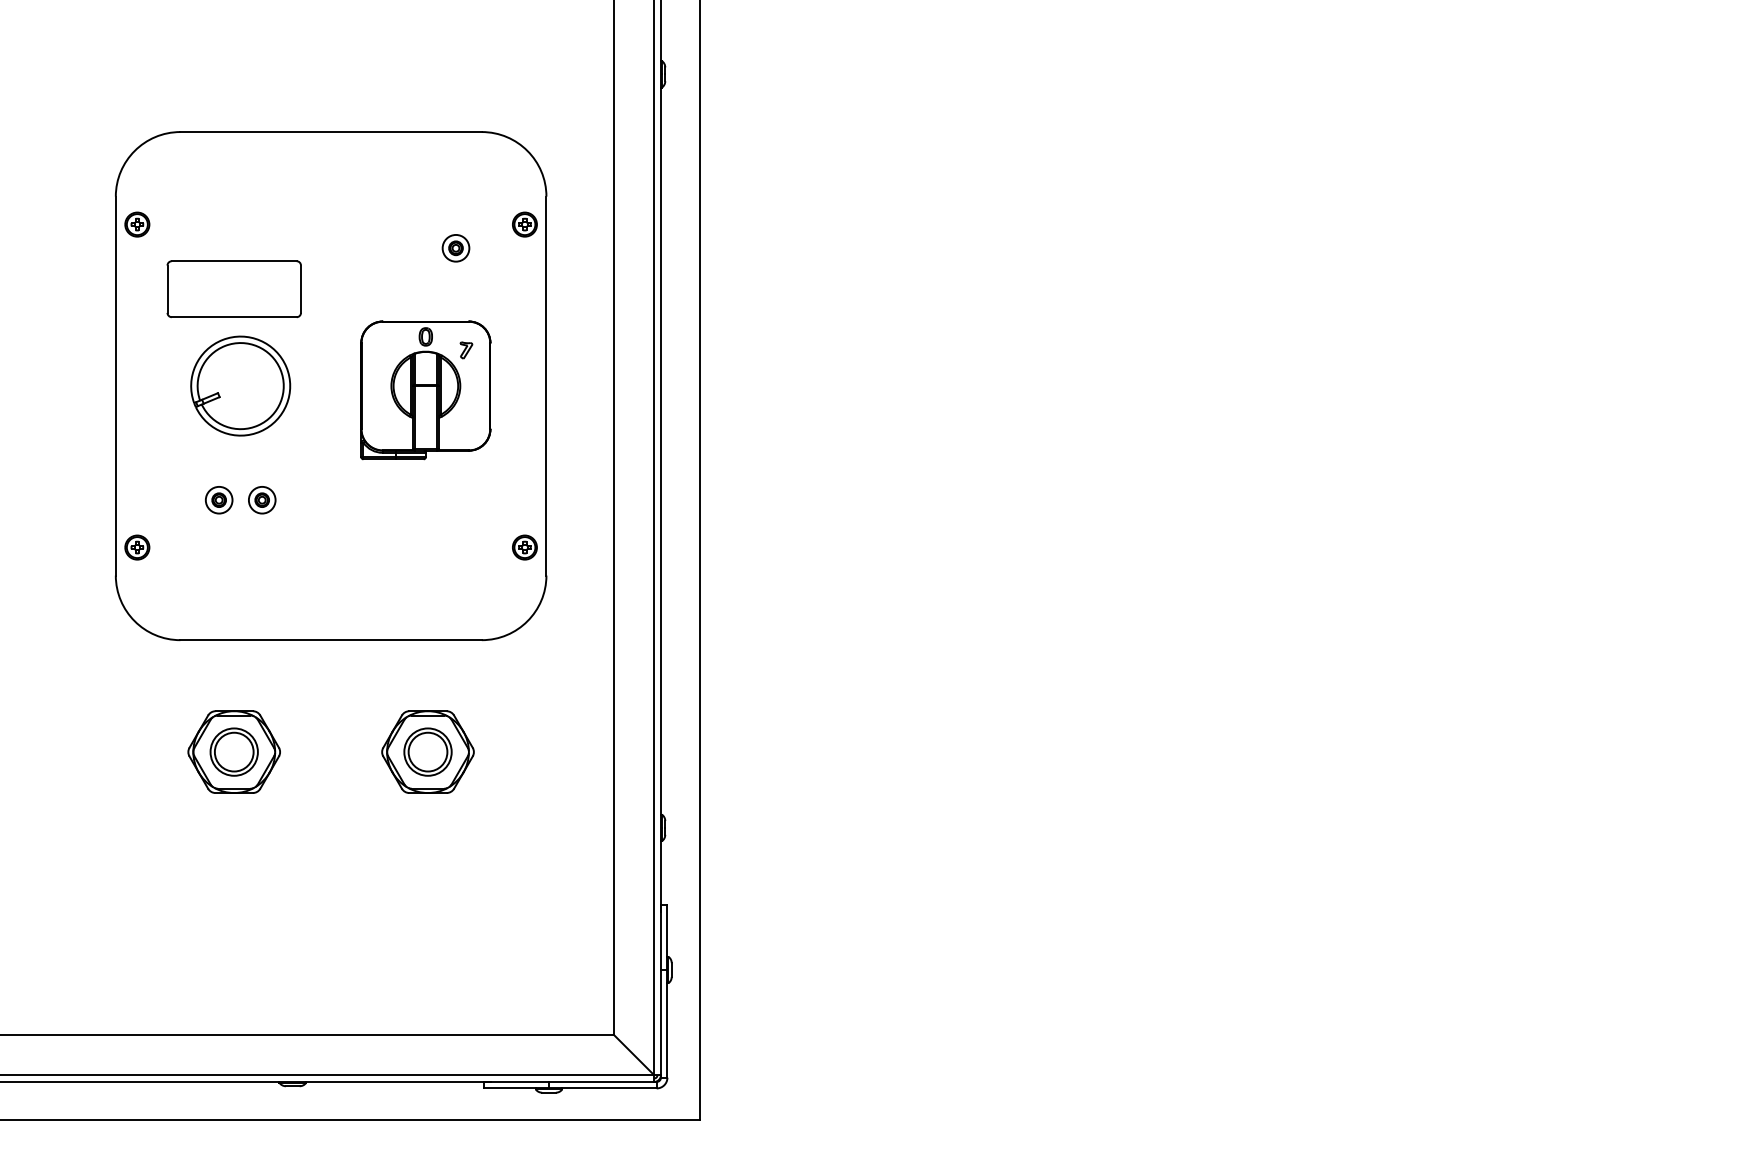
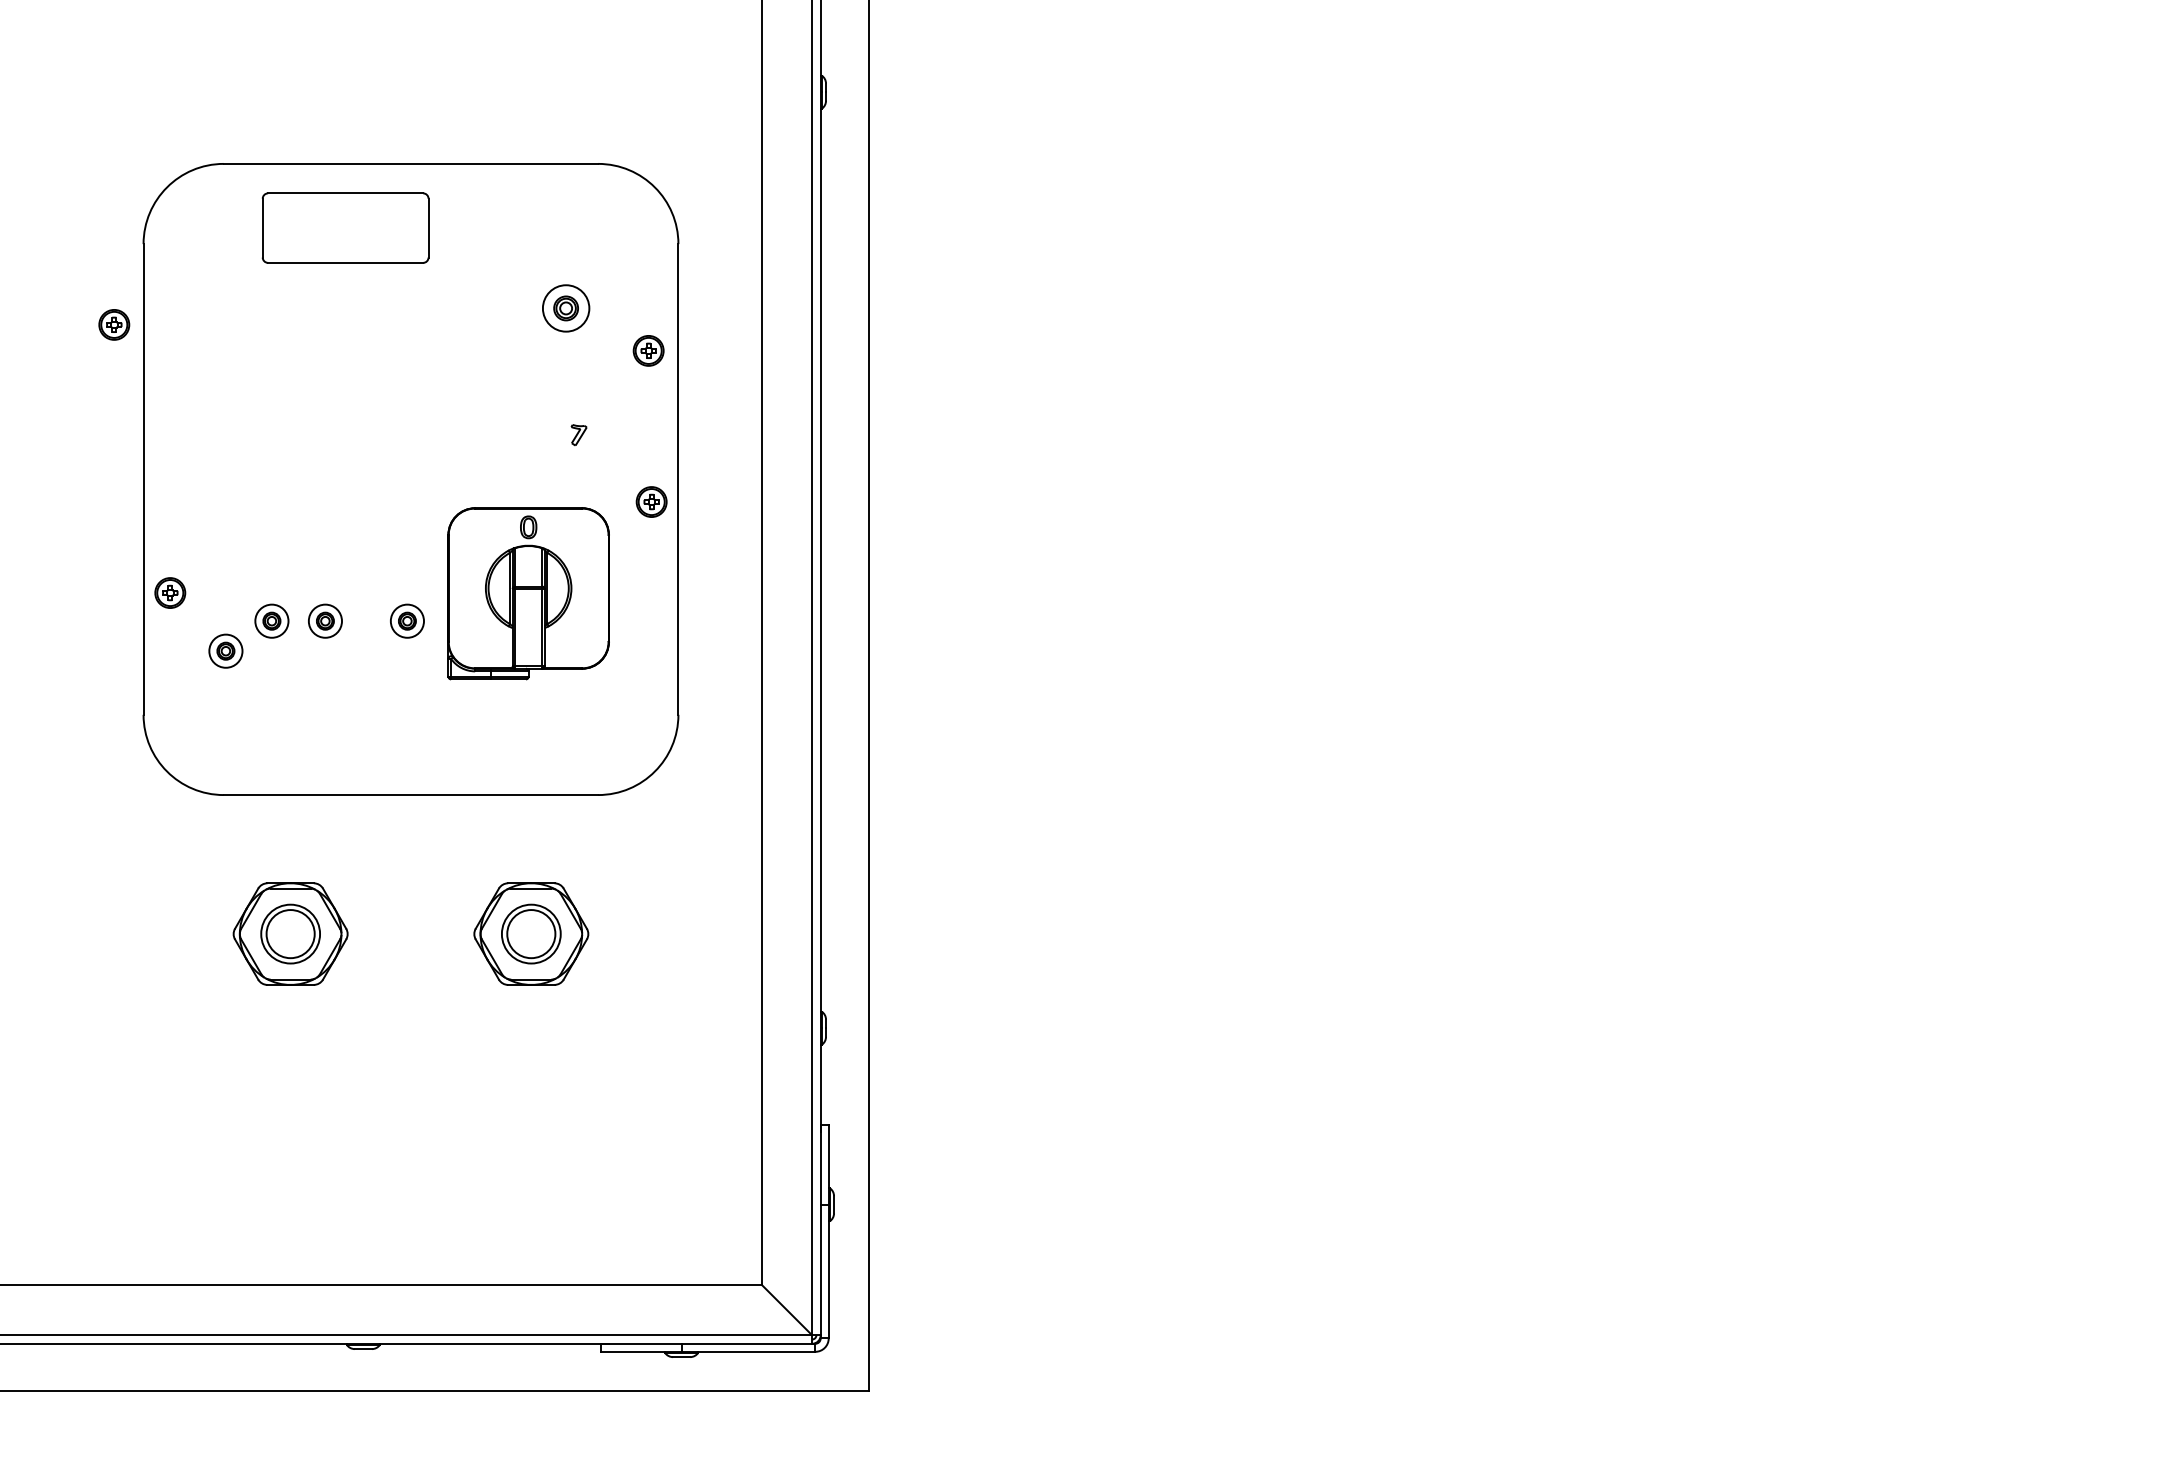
part: (137, 224) -> (114, 324), moved
part: (524, 224) -> (648, 350), moved
part: (455, 247) -> (565, 307), size x1.4
part: (234, 288) -> (345, 227), moved
part: (240, 386) -> (298, 479), removed
part: (425, 390) -> (528, 593), moved
part: (328, 499) -> (407, 620), added
part: (181, 523) -> (225, 650), added
part: (137, 547) -> (170, 592), moved
part: (524, 547) -> (651, 501), moved

